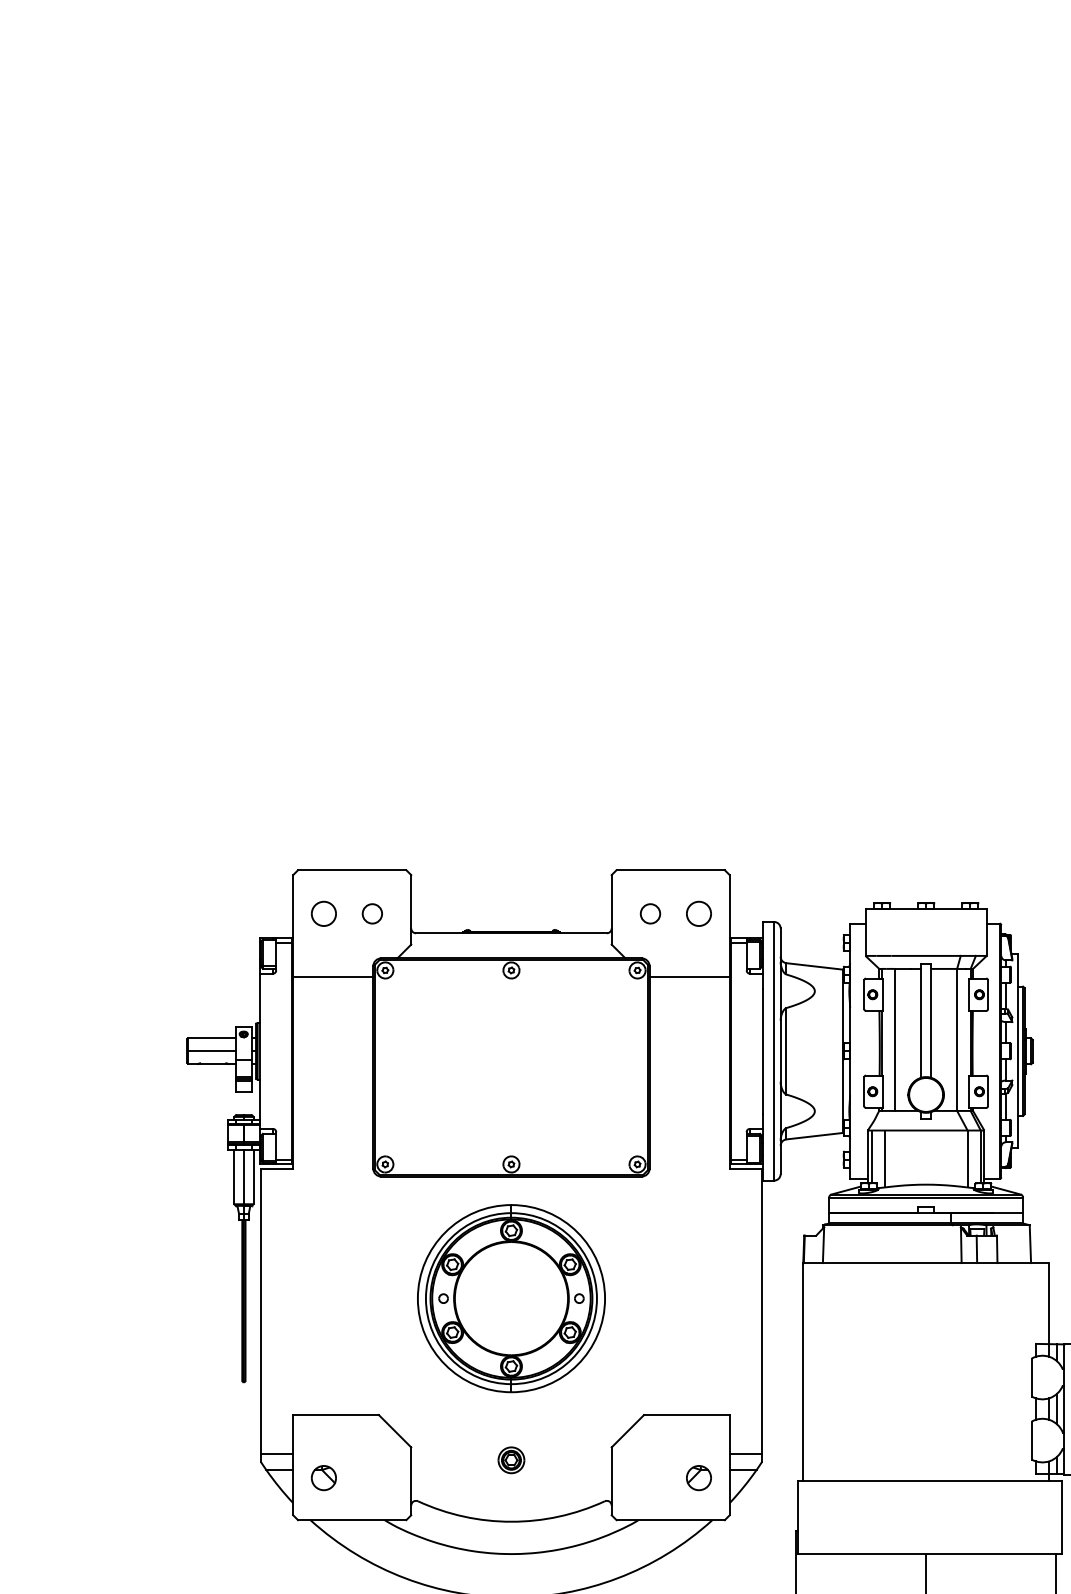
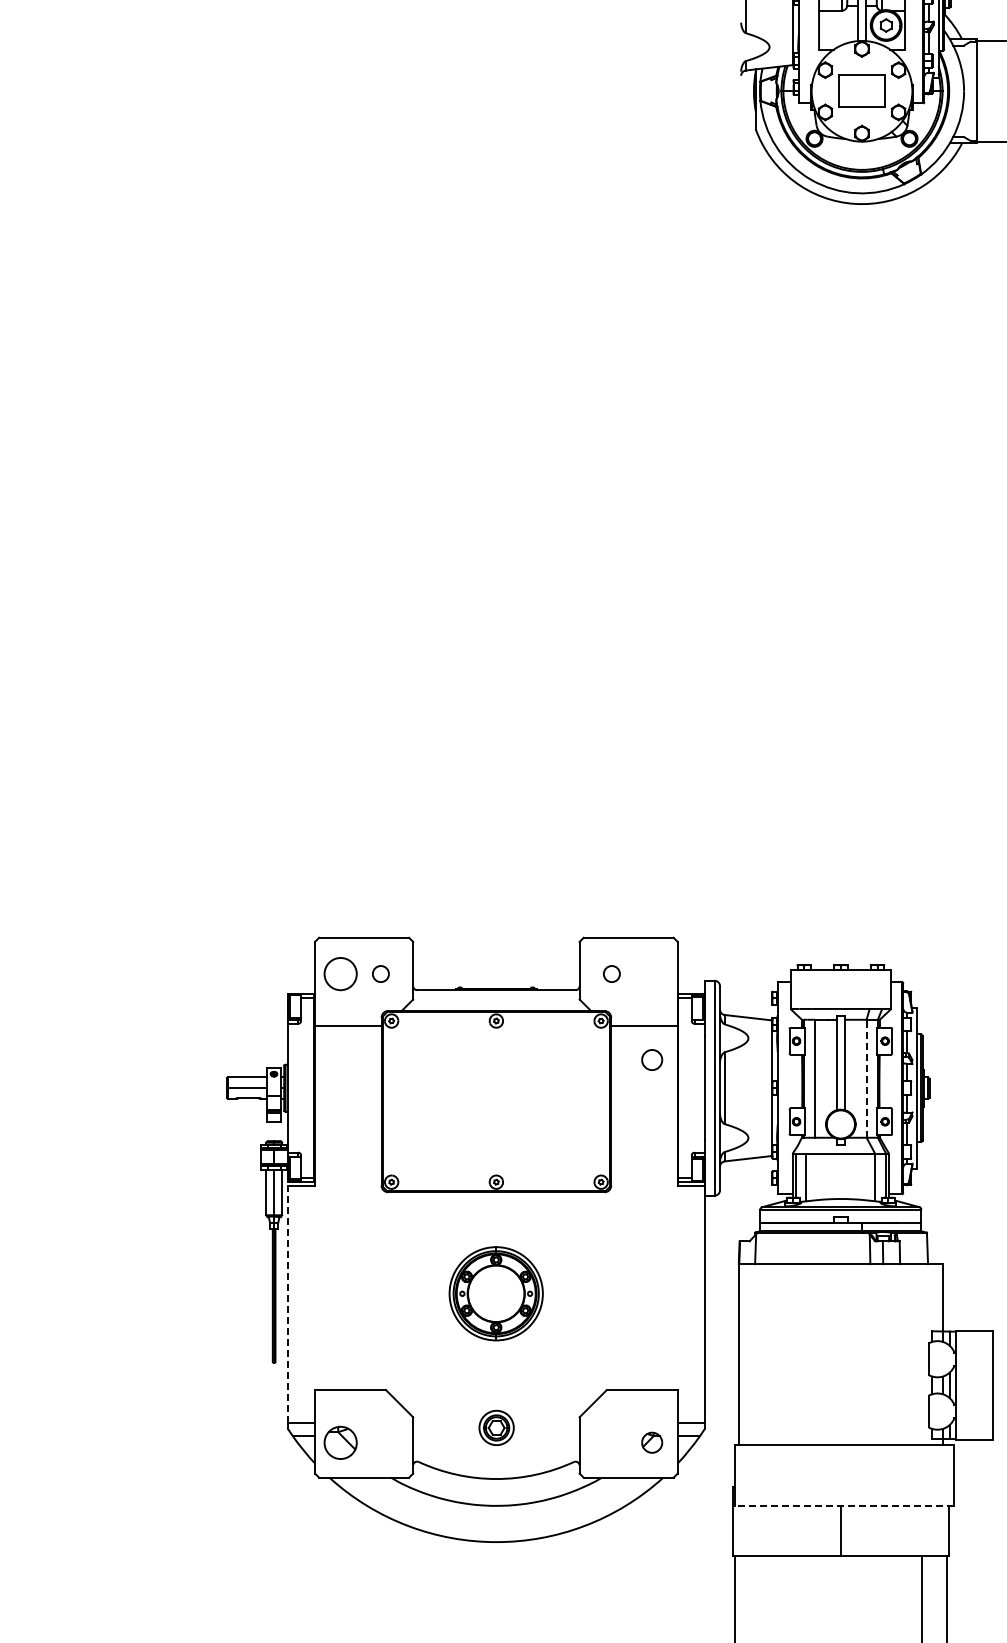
part: (323, 913) -> (340, 973), size x1.6
part: (699, 913) -> (652, 1059), moved
line: (956, 1039) -> (866, 1078), solid -> dashed
part: (510, 1298) -> (495, 1293), size x0.6
line: (261, 1310) -> (288, 1303), solid -> dashed
part: (510, 1459) -> (495, 1427), size x1.6
part: (323, 1477) -> (340, 1442), size x1.6
line: (929, 1553) -> (843, 1505), solid -> dashed

